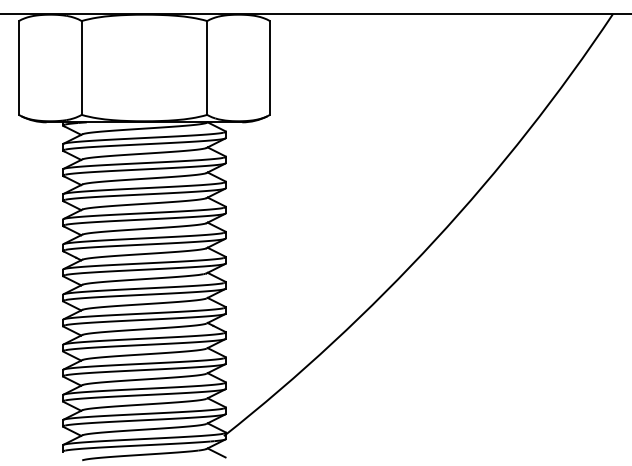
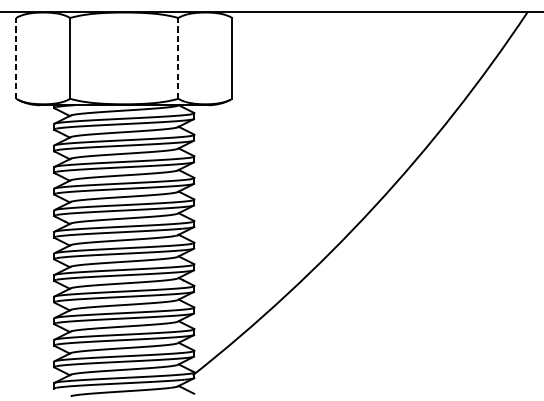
line: (18, 67) -> (15, 57), solid -> dashed
line: (207, 67) -> (178, 57), solid -> dashed

